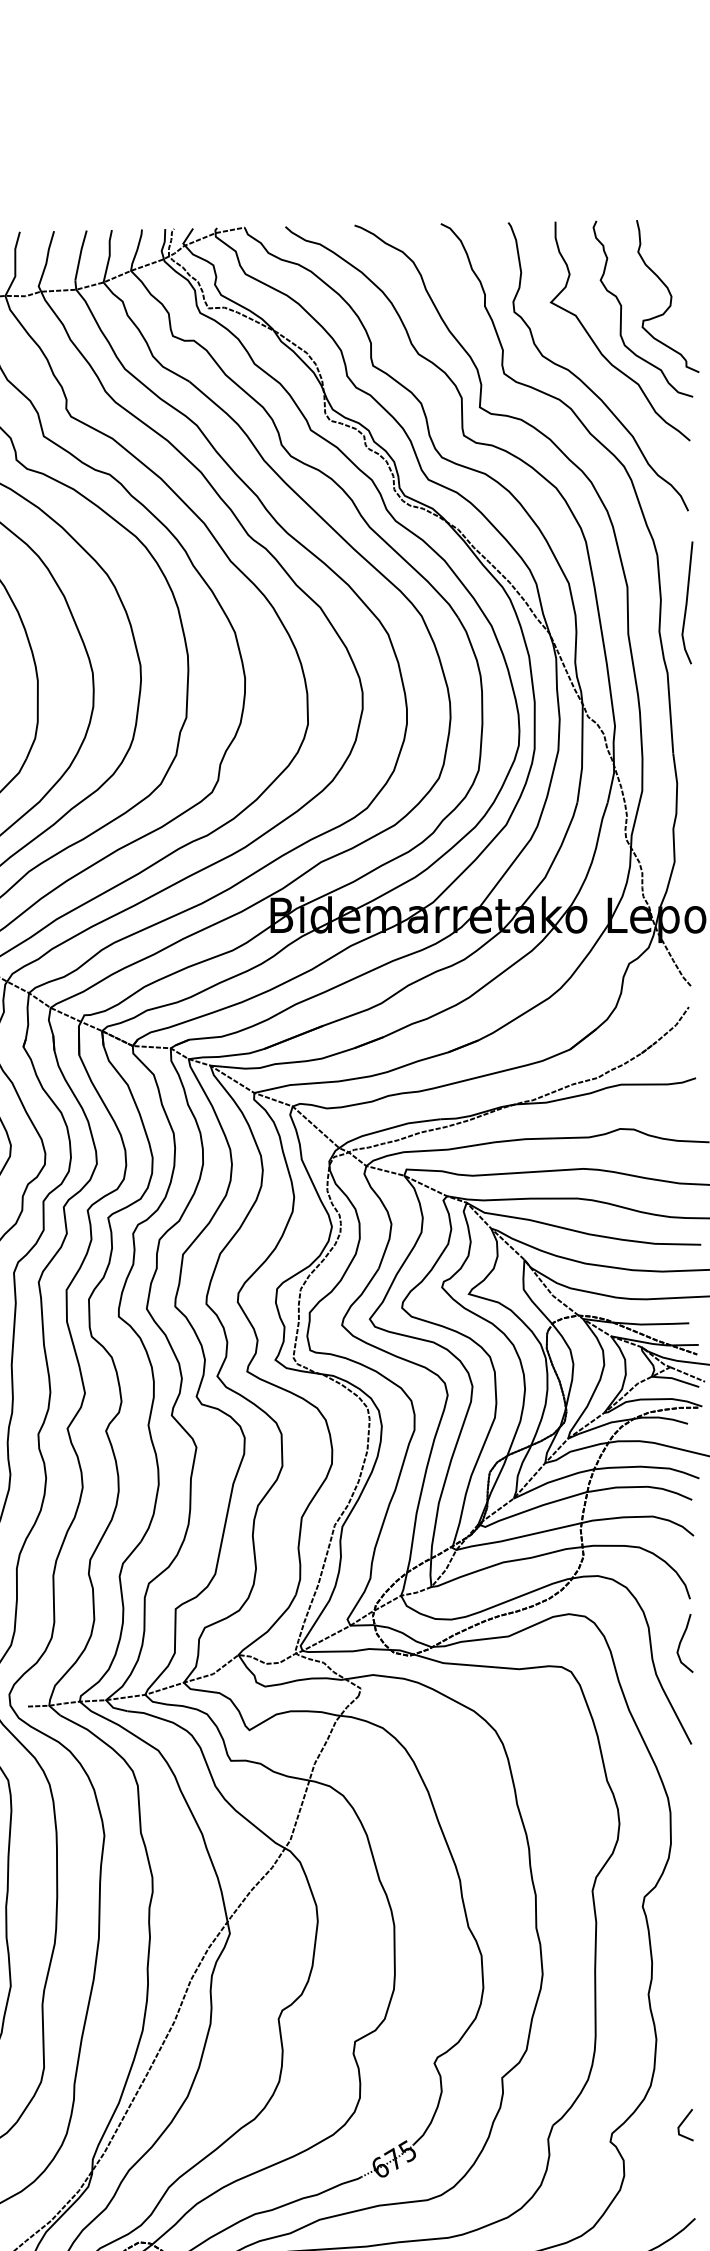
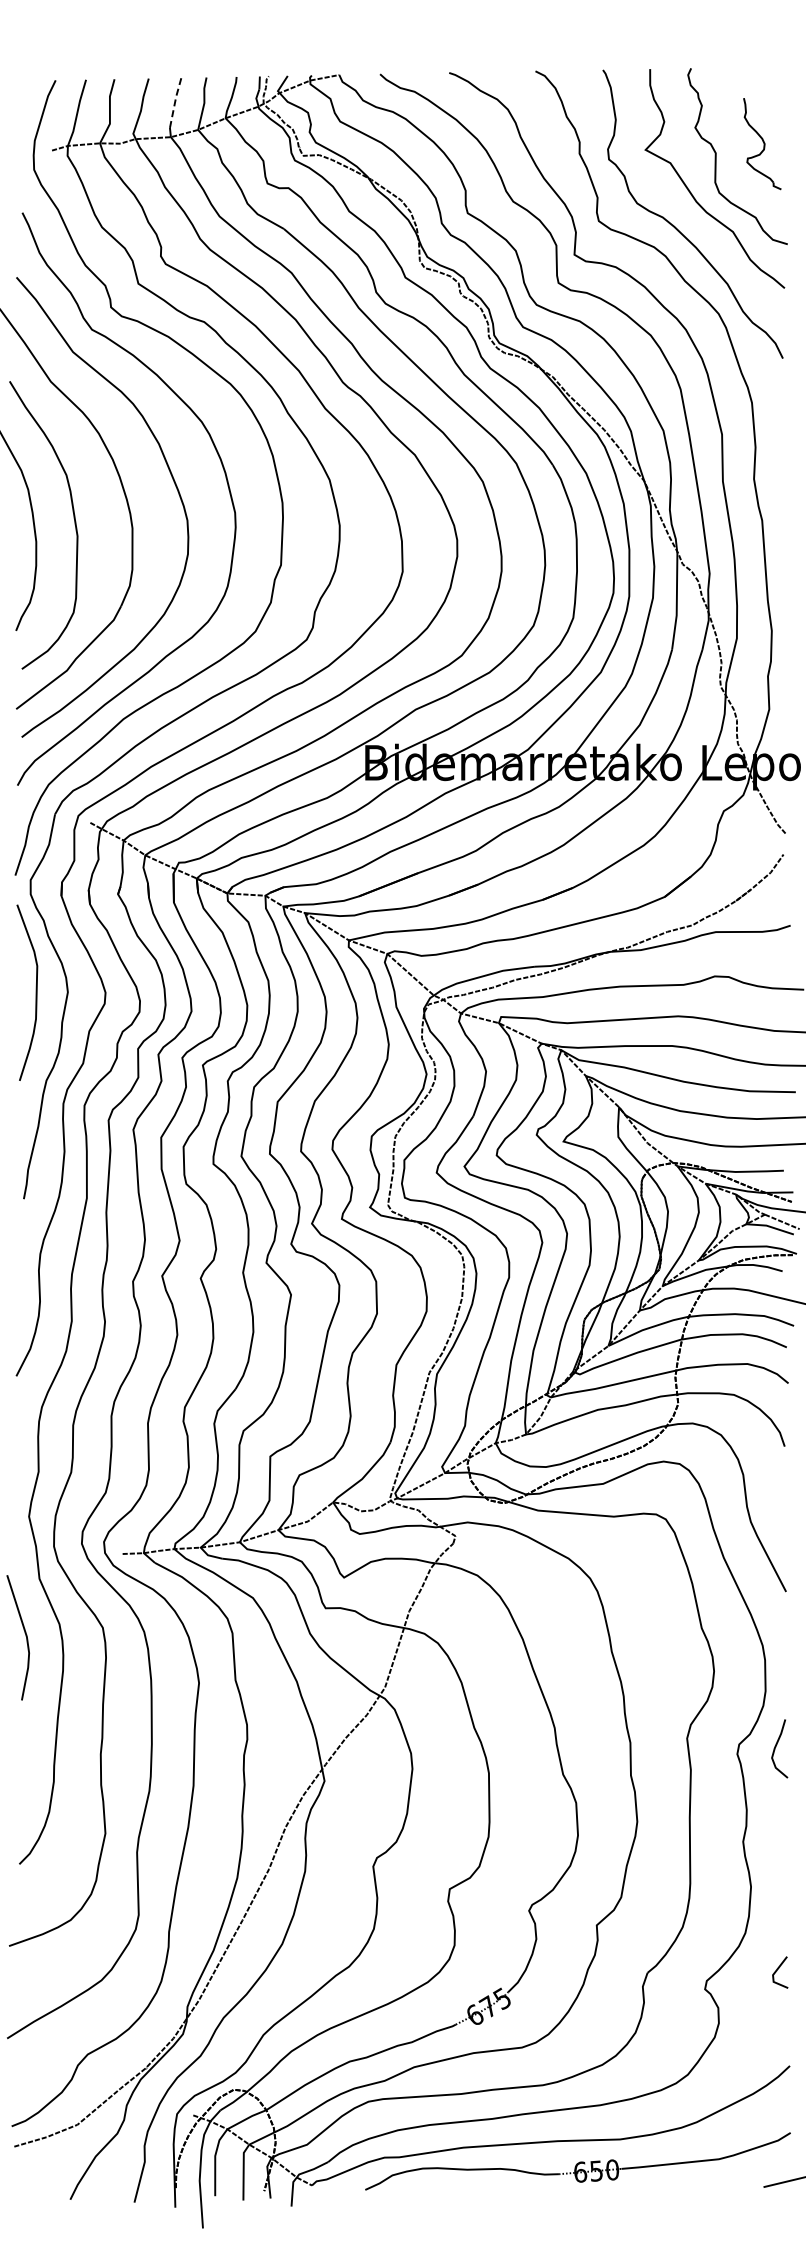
line: (80, 255) -> (175, 102), solid -> dashed
part: (667, 296) -> (762, 143), size x0.6
line: (686, 603) -> (781, 450), removed
curve: (681, 1642) -> (776, 1747), moved

